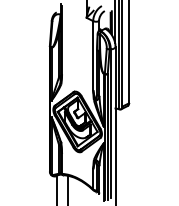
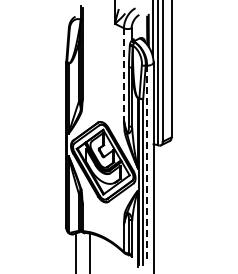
line: (92, 55) -> (123, 74), solid -> dashed
line: (110, 123) -> (147, 164), solid -> dashed

